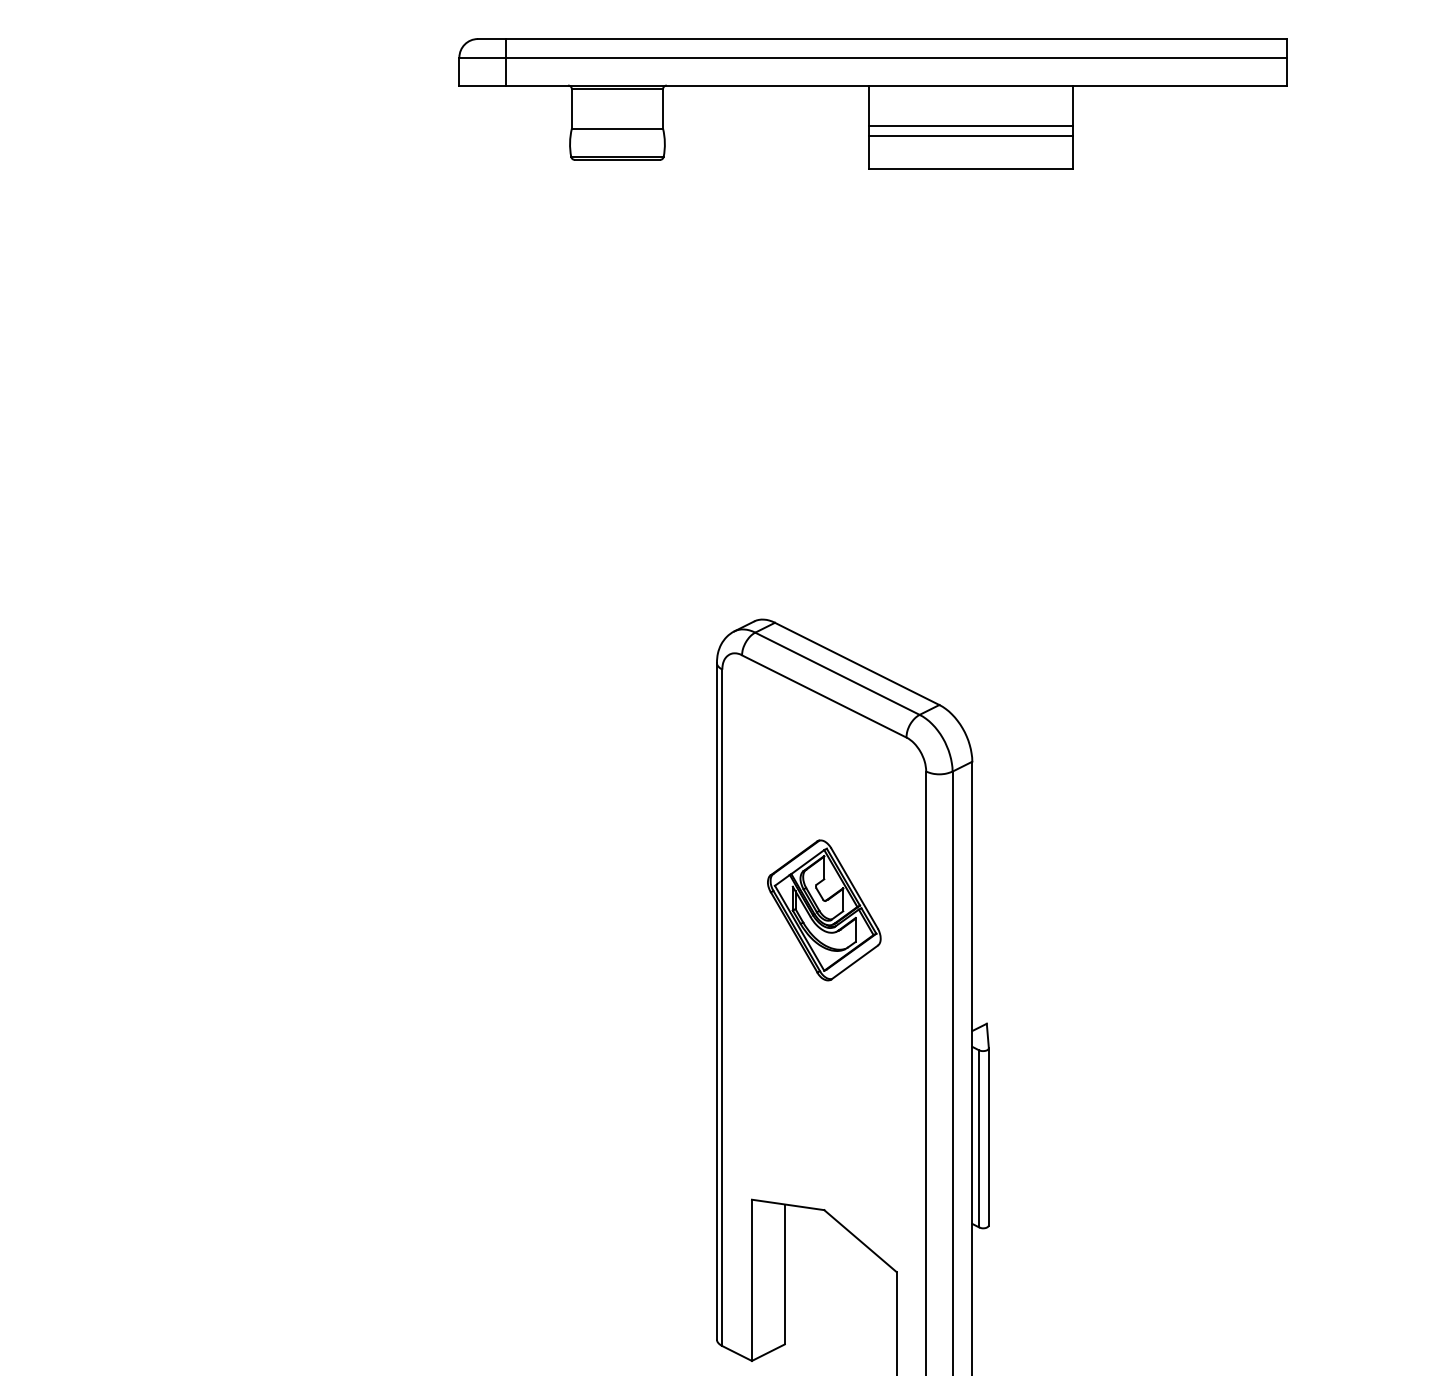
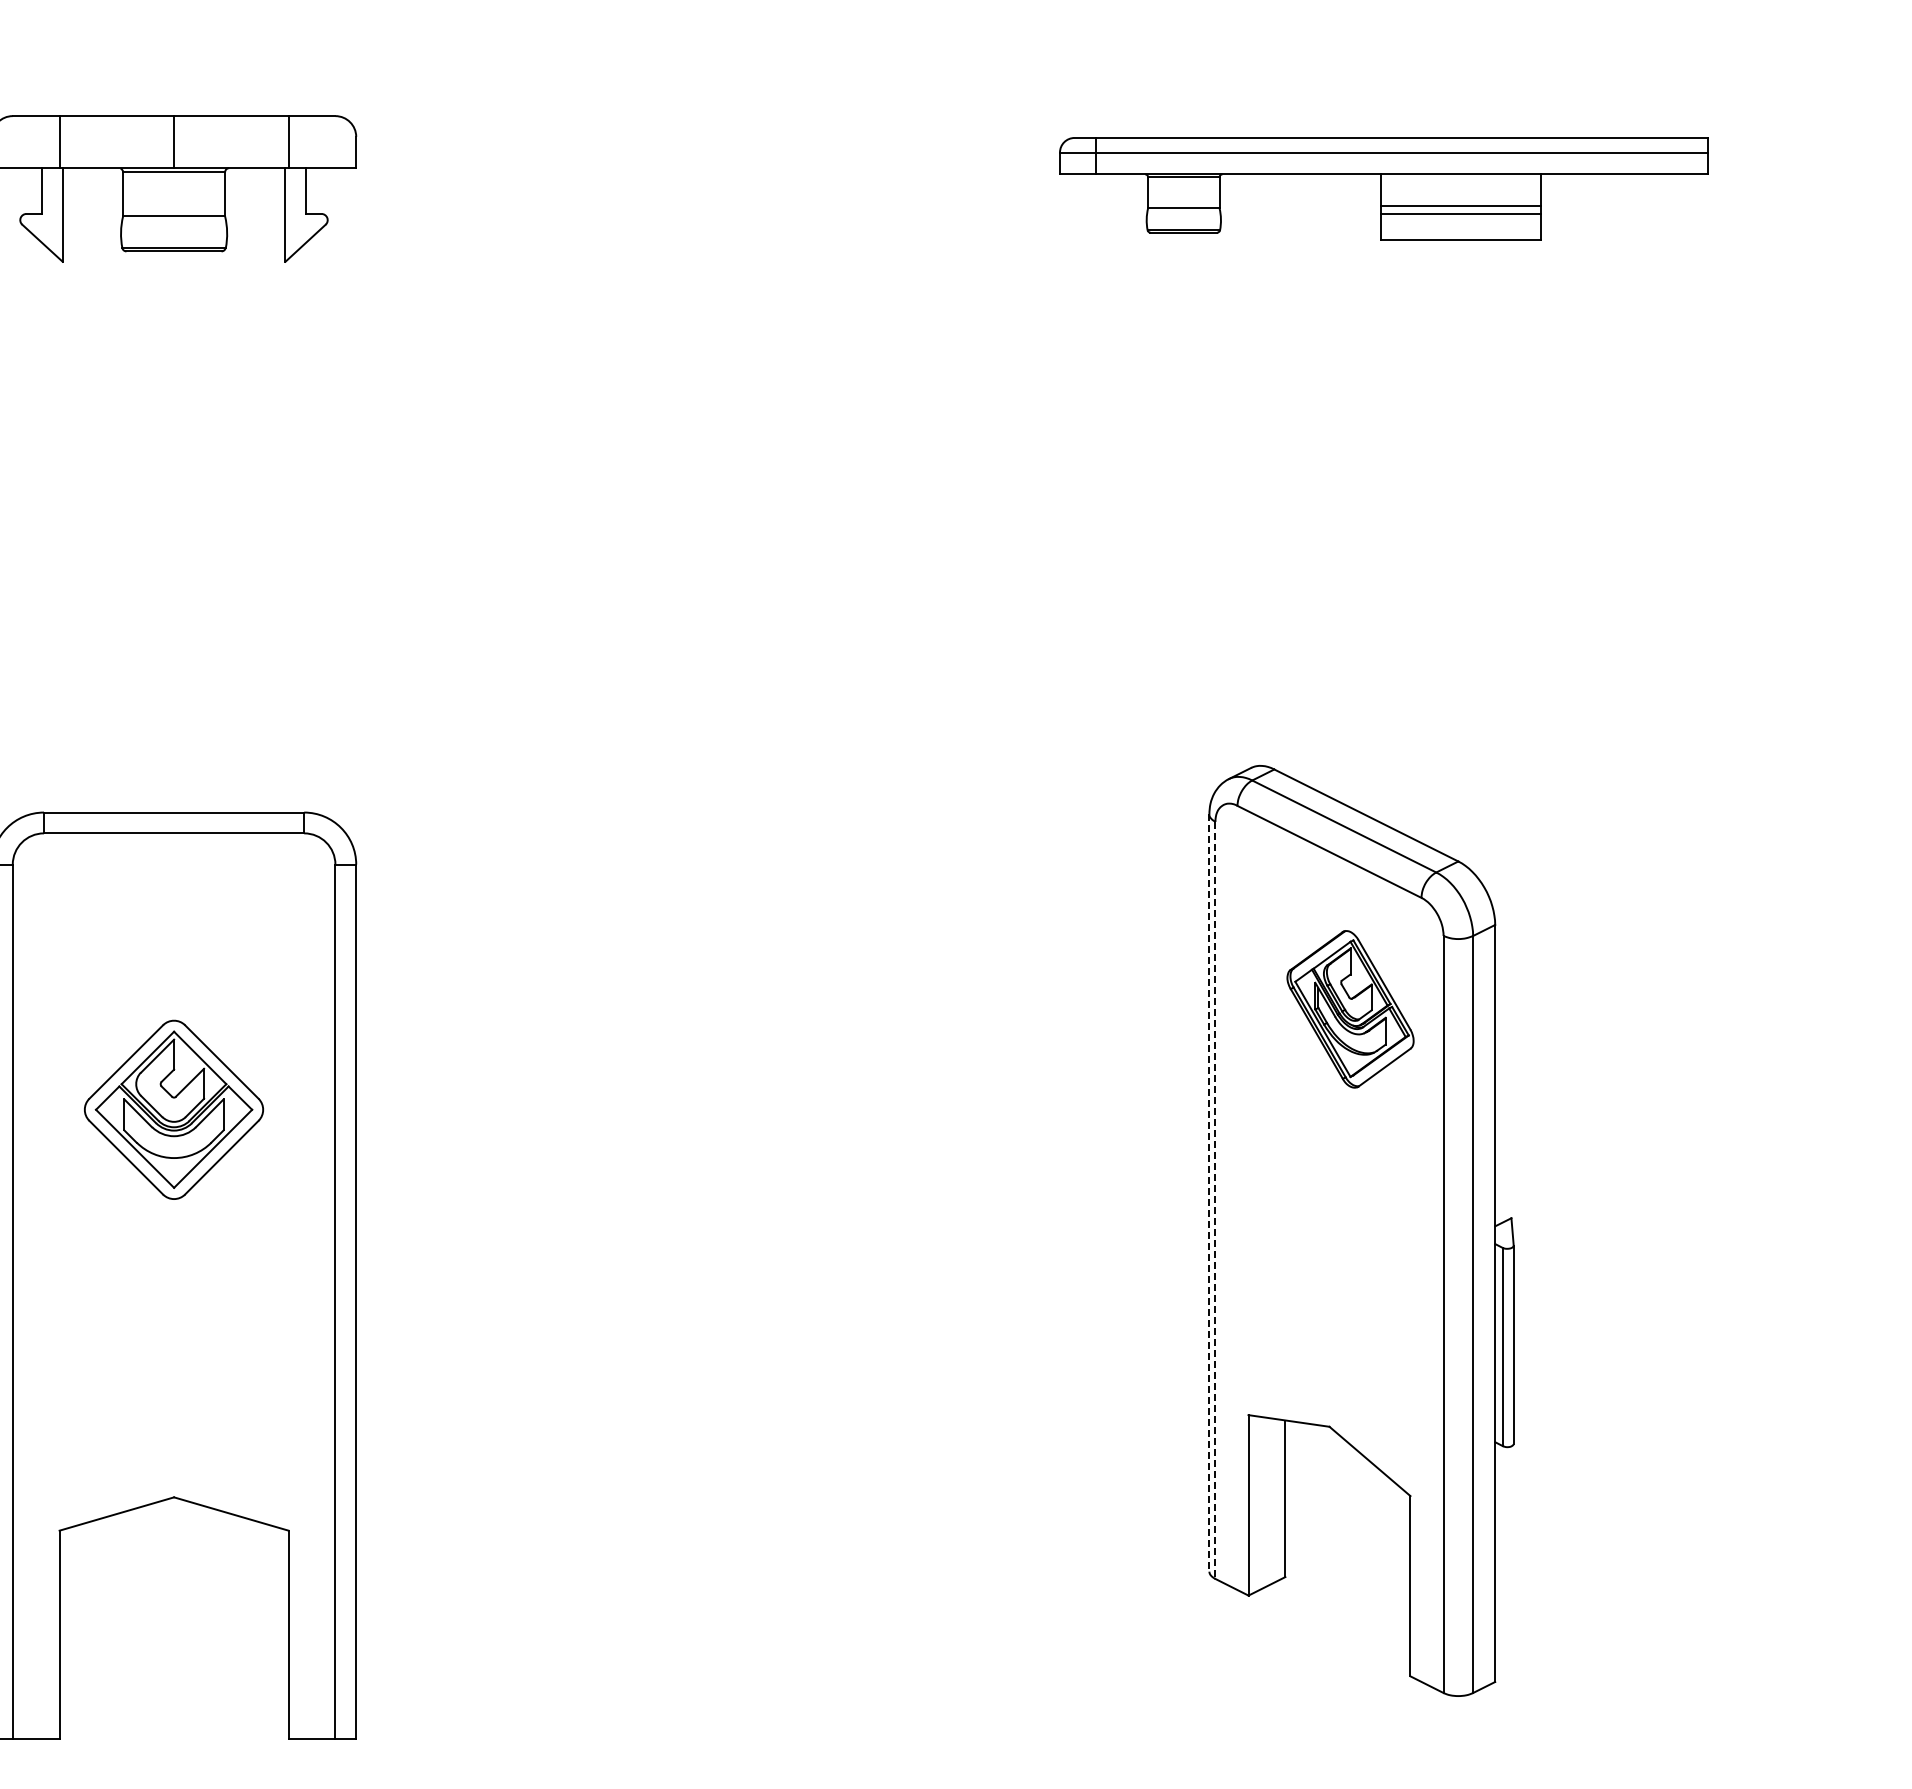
part: (872, 103) -> (1383, 188), size x0.7
part: (824, 910) -> (1350, 1009), moved
line: (717, 1001) -> (1209, 1193), solid -> dashed
line: (722, 1007) -> (1215, 1200), solid -> dashed

